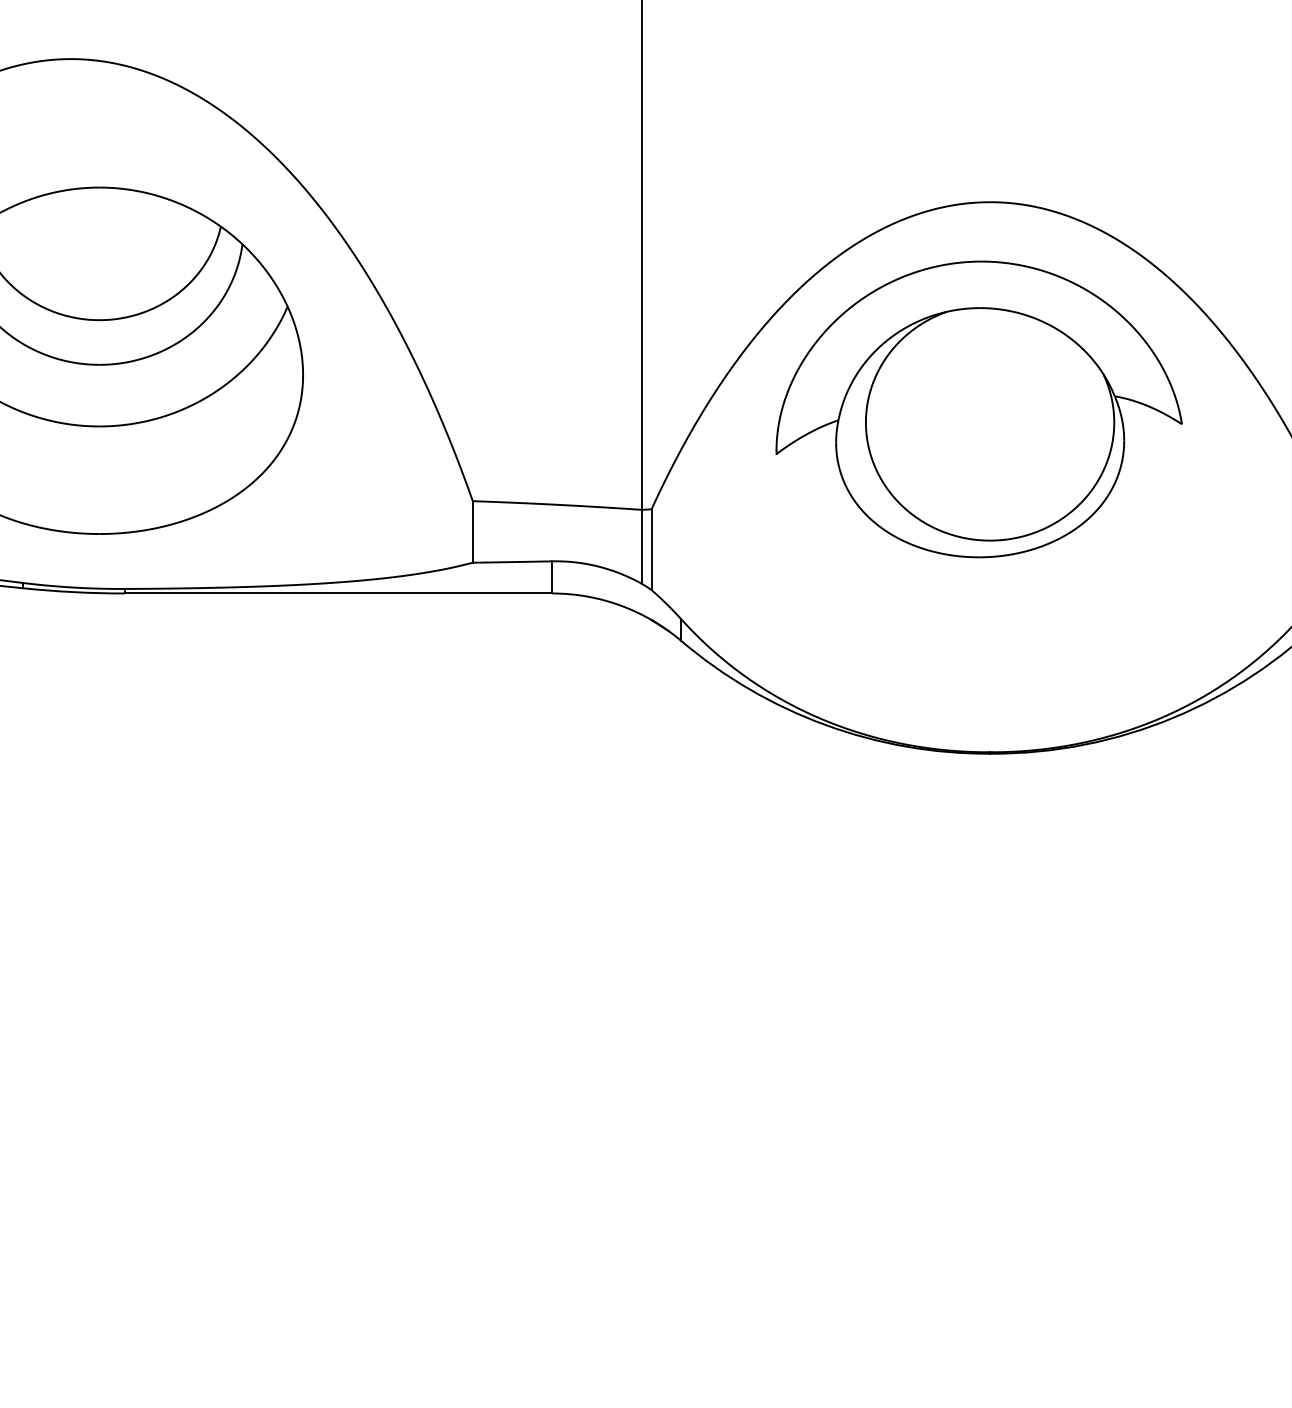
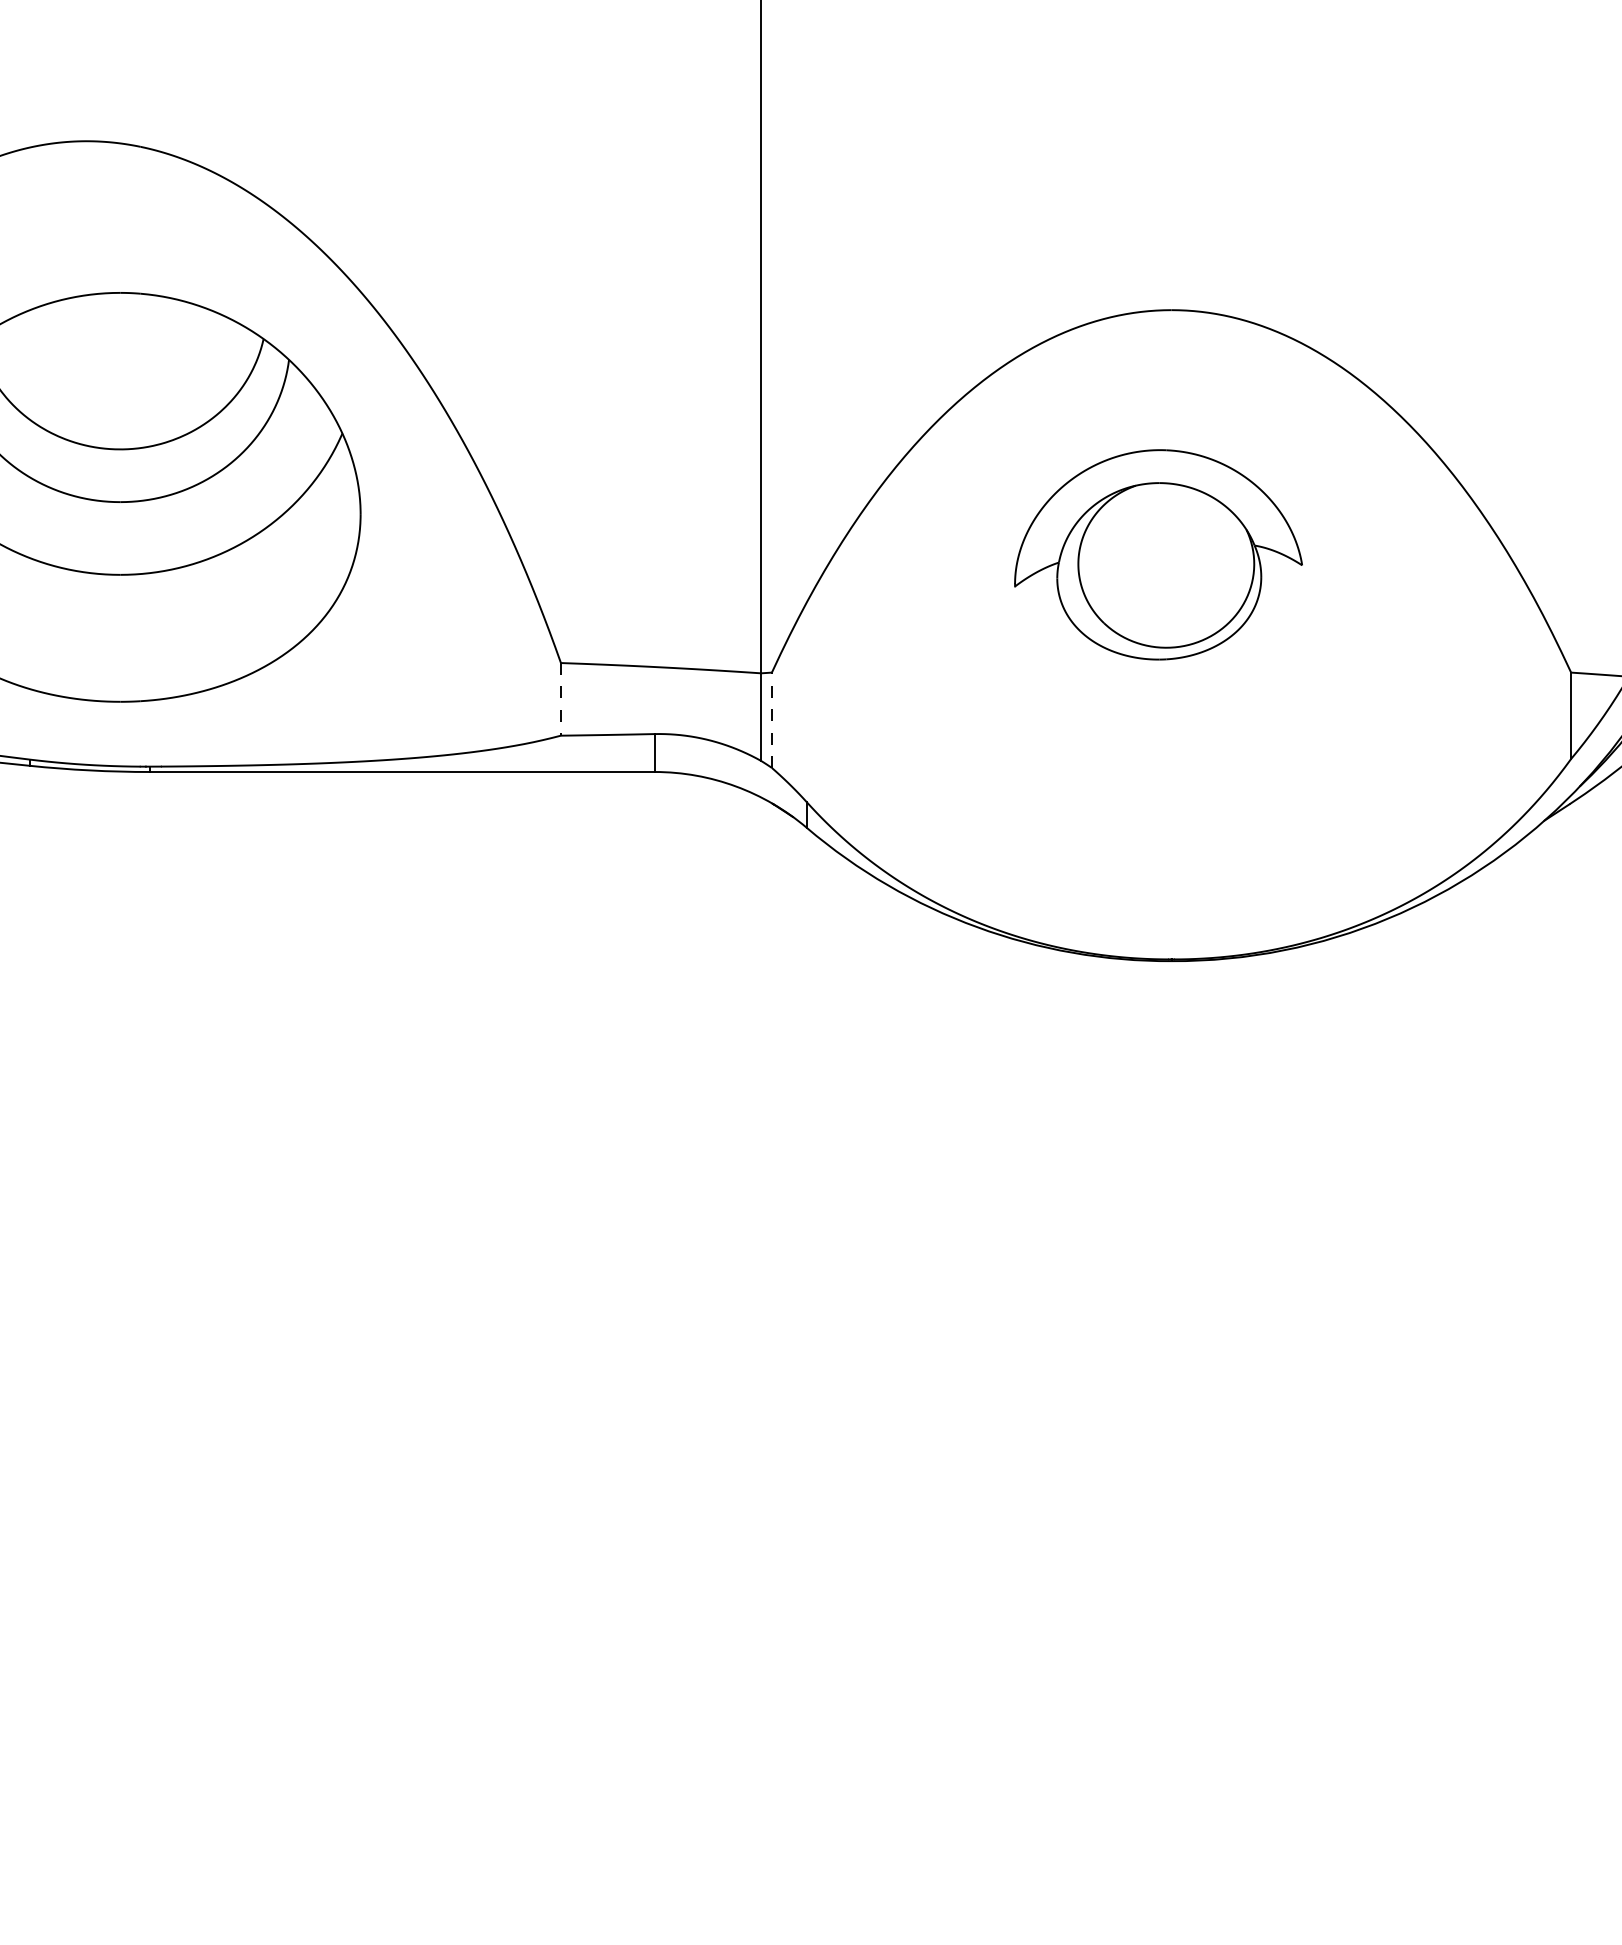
part: (979, 409) -> (1158, 554), size x0.6
line: (472, 532) -> (560, 699), solid -> dashed
line: (651, 549) -> (771, 720), solid -> dashed

